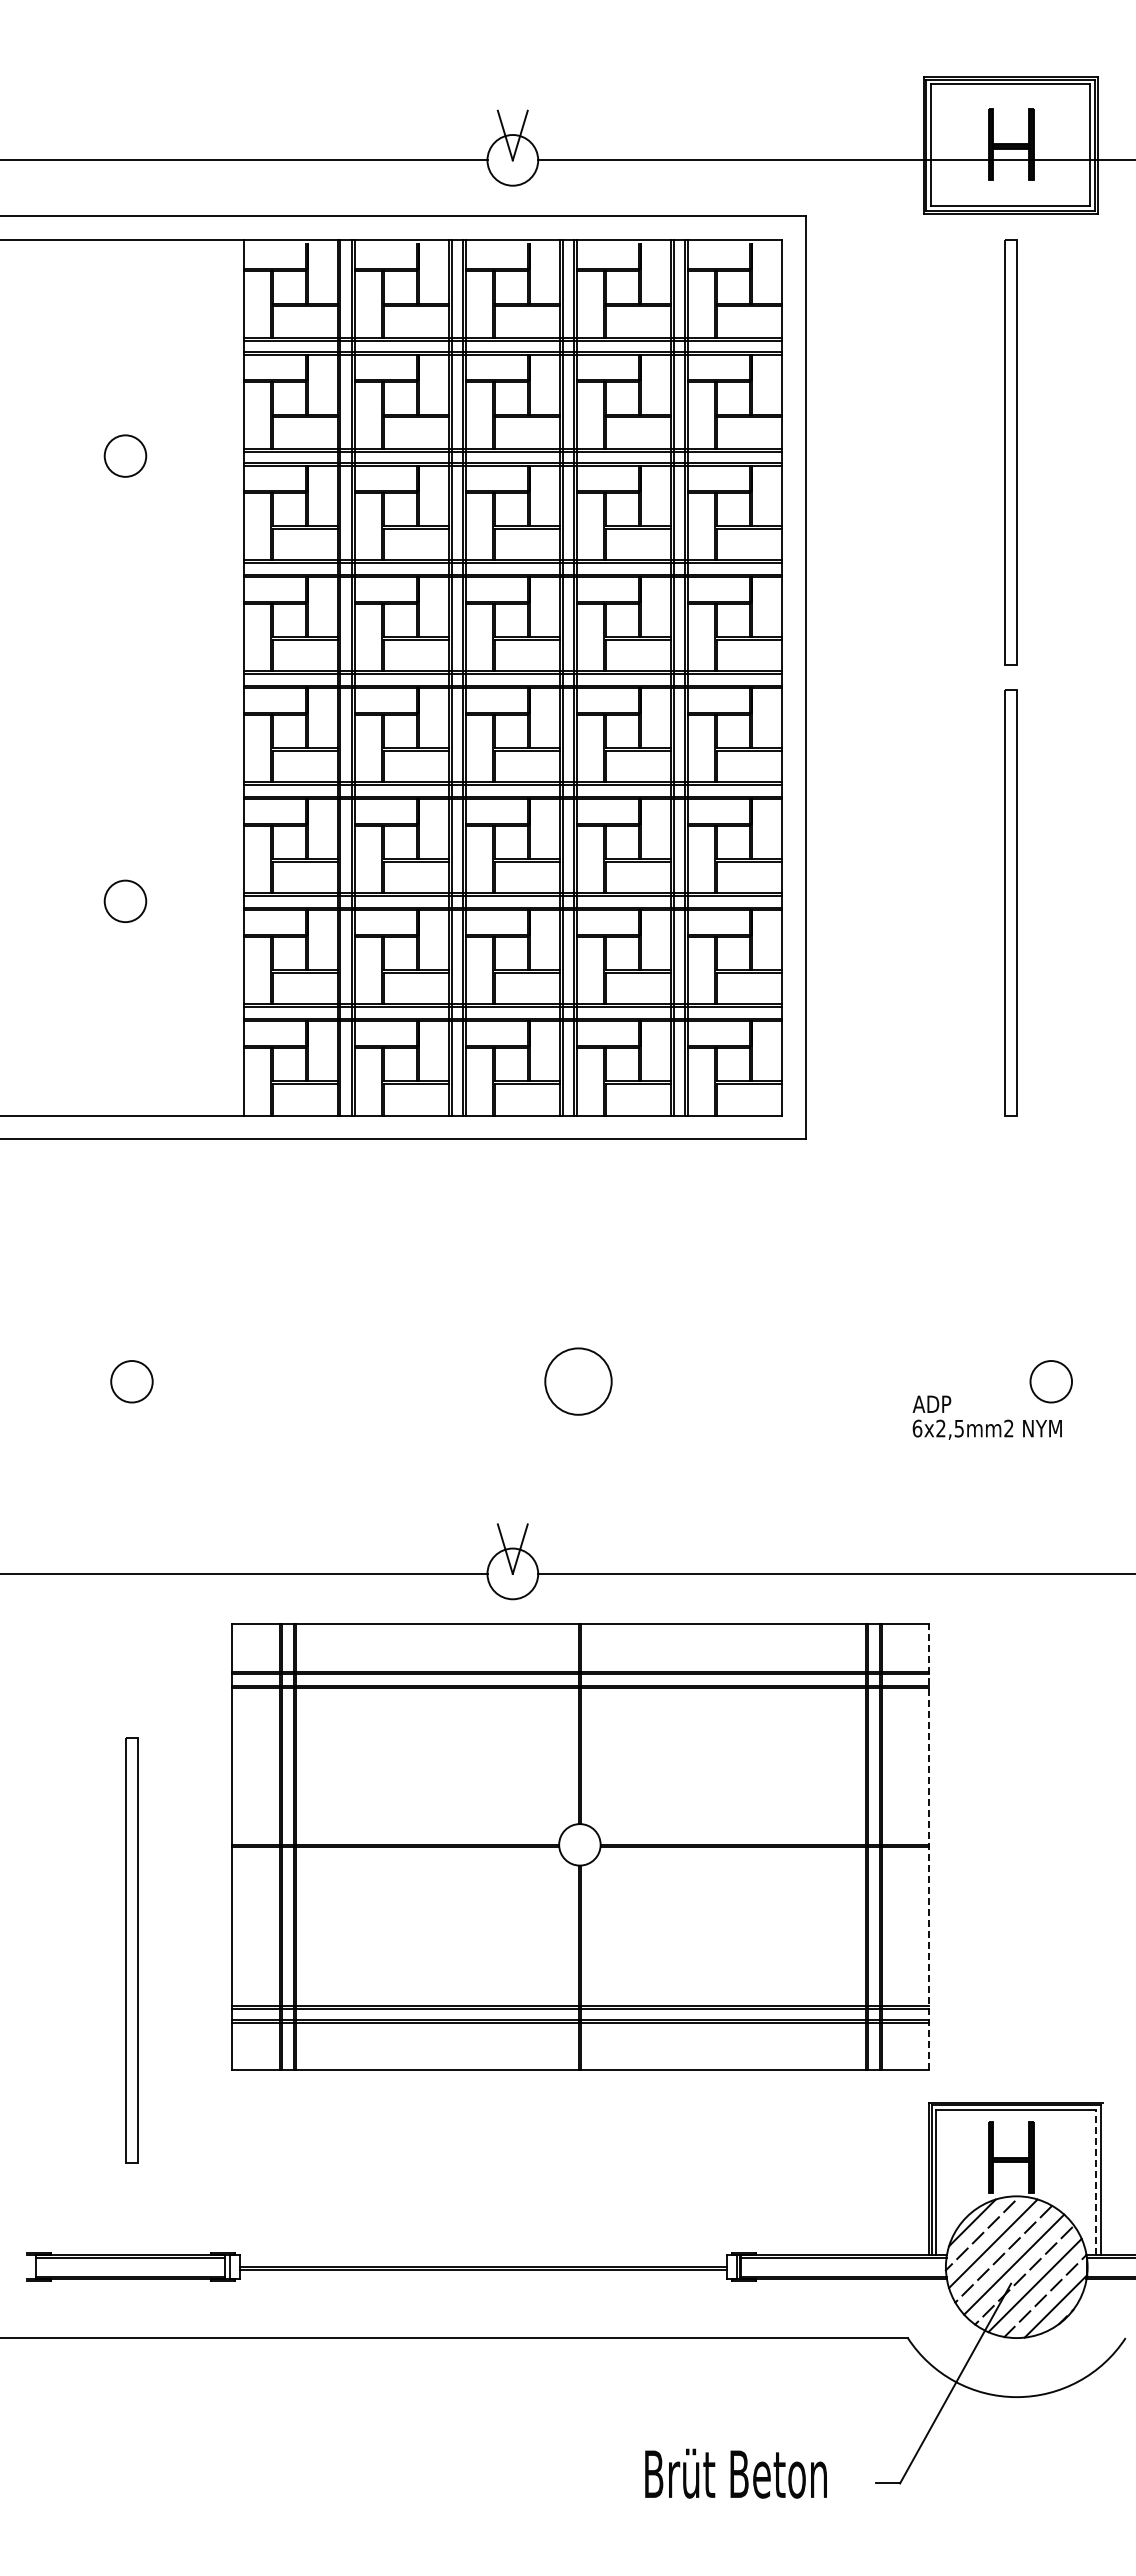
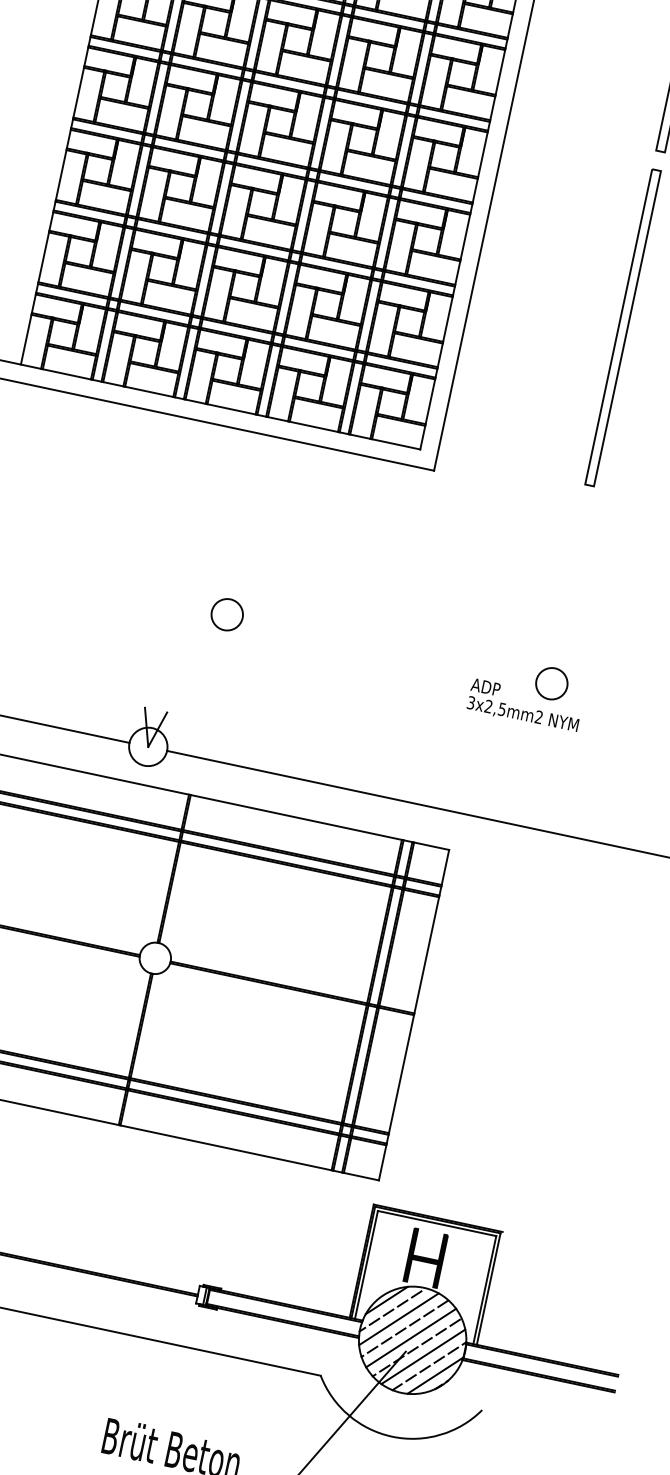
circle: (578, 1381) -> (227, 614), size x0.62
circle: (1050, 1381) -> (551, 683), moved
text: (917, 1428) -> (471, 702), 6x2,5mm2 -> 3x2,5mm2
line: (929, 1847) -> (414, 1015), dashed -> solid
line: (1096, 2182) -> (485, 1290), dashed -> solid

